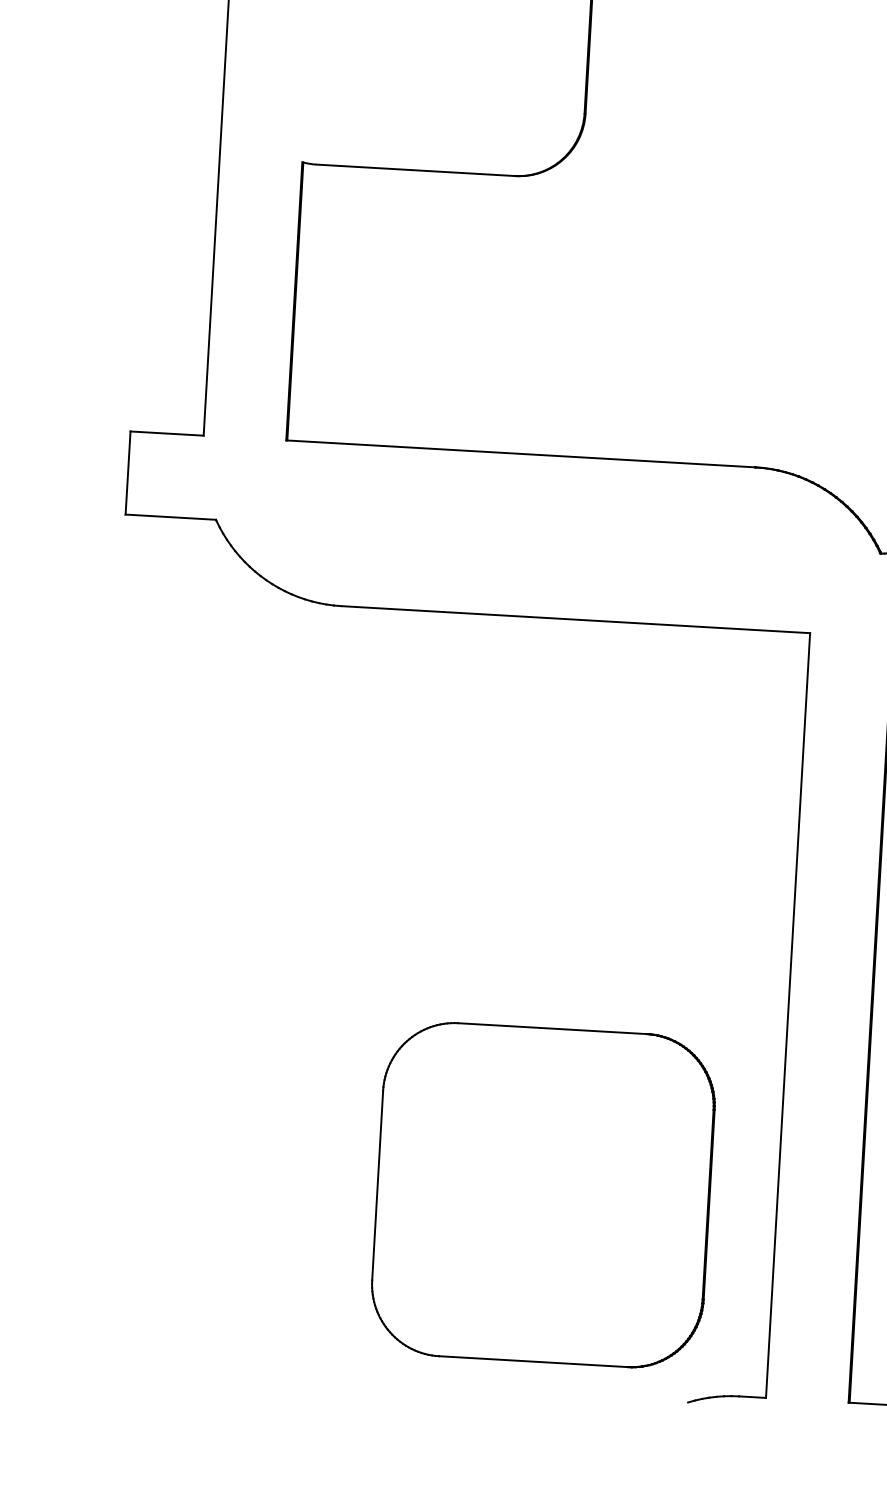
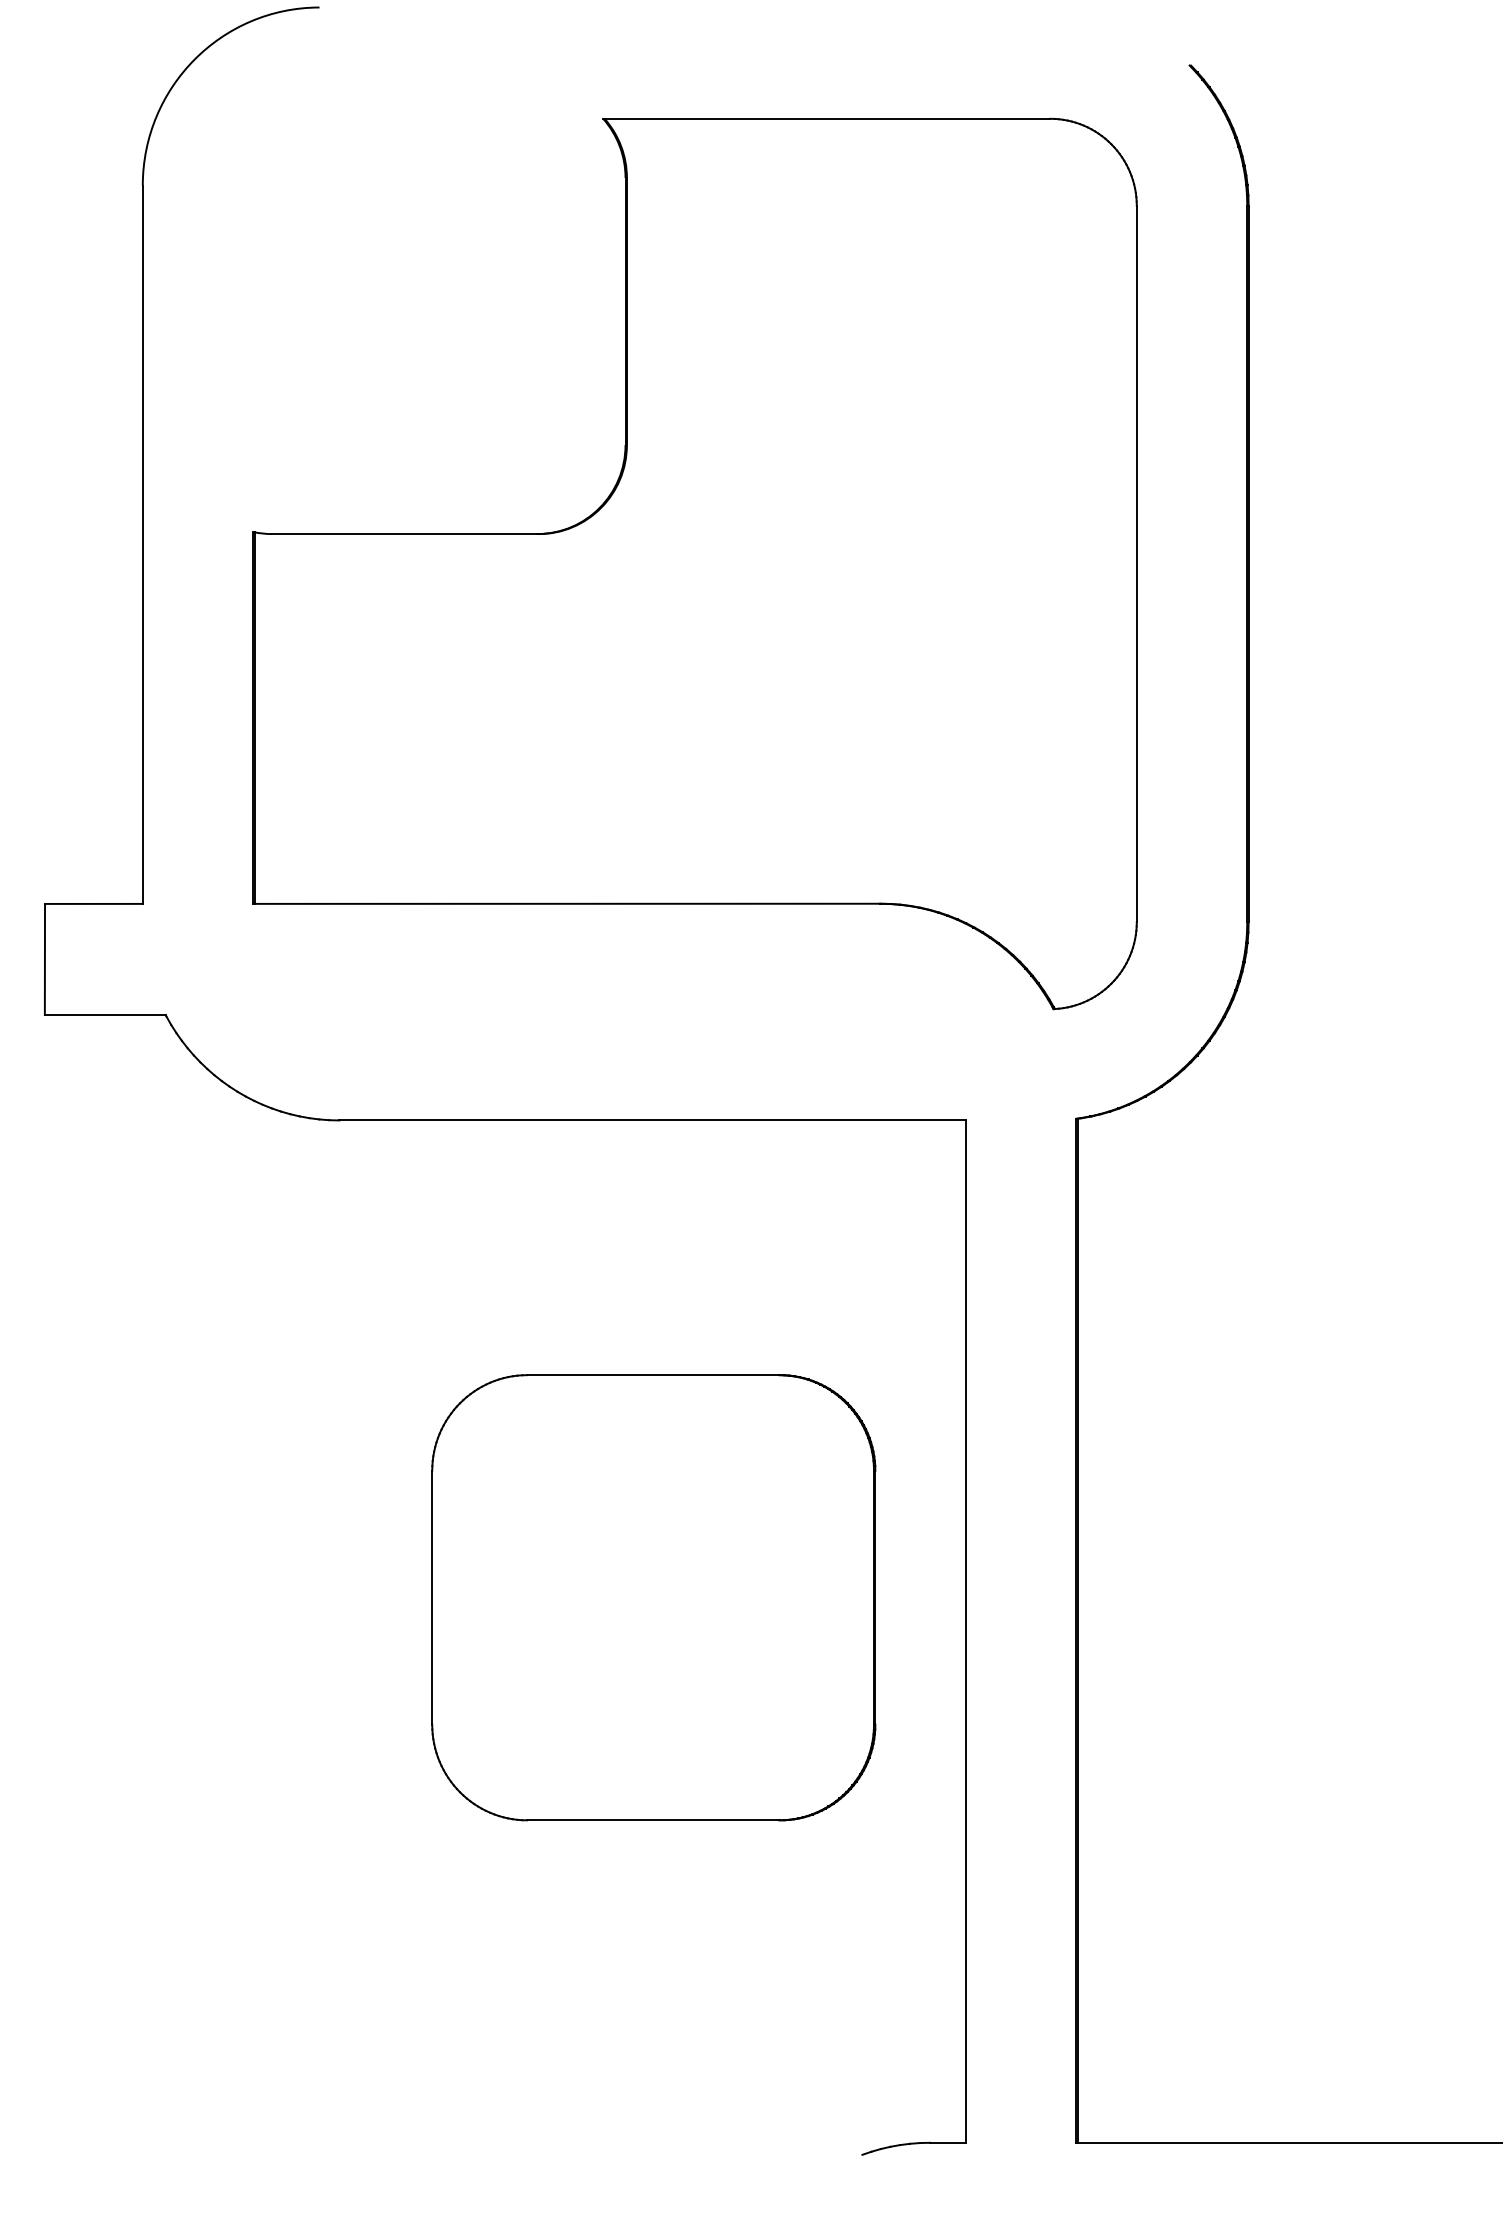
part: (543, 1194) -> (653, 1597), moved

